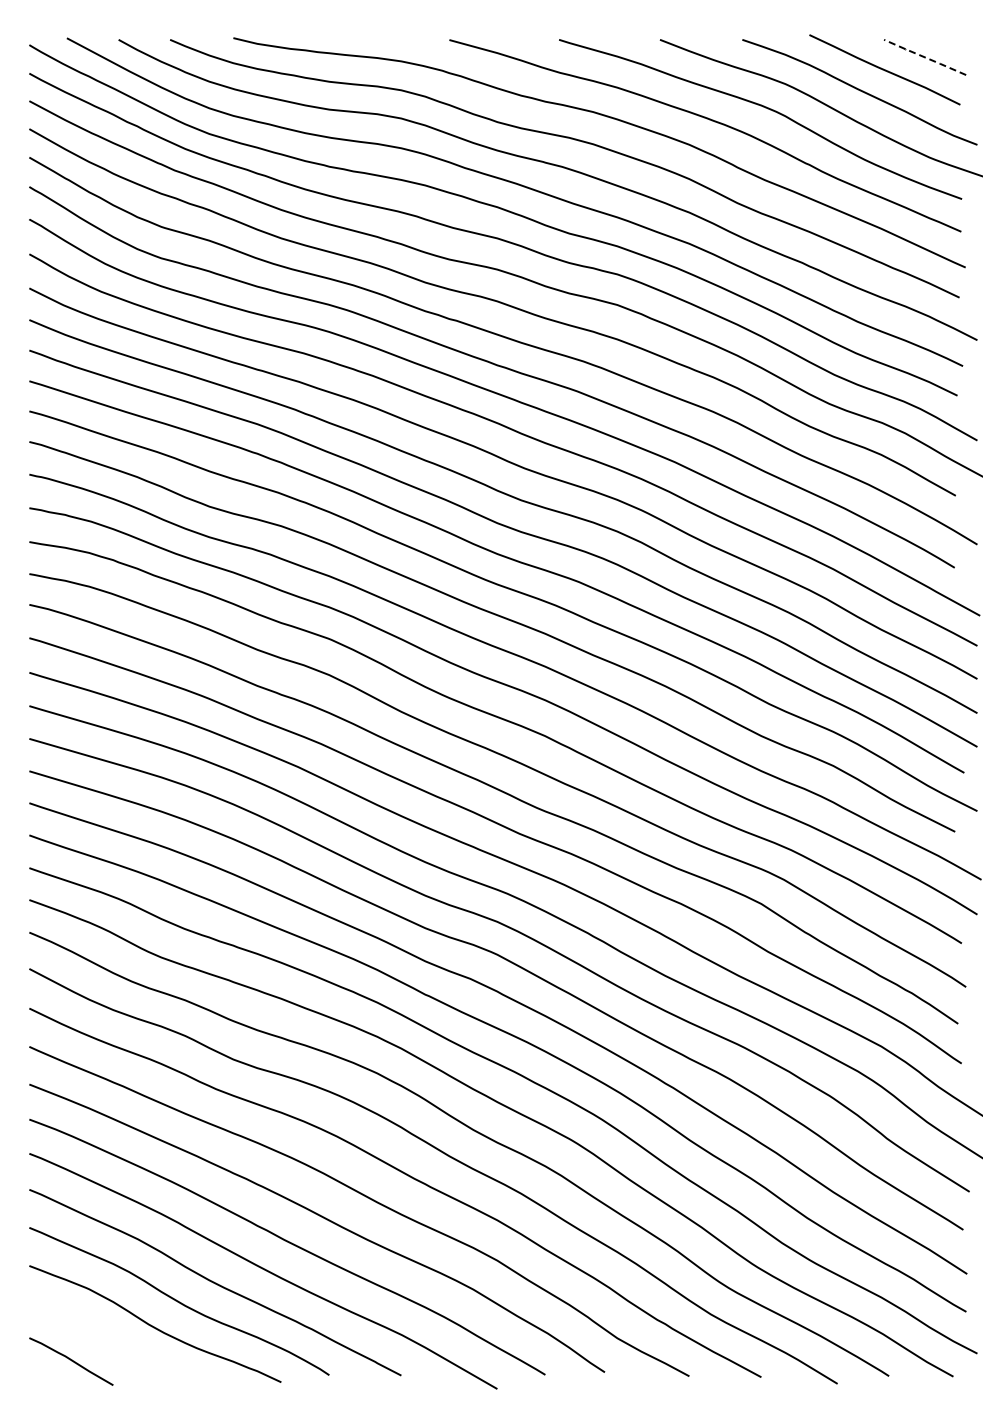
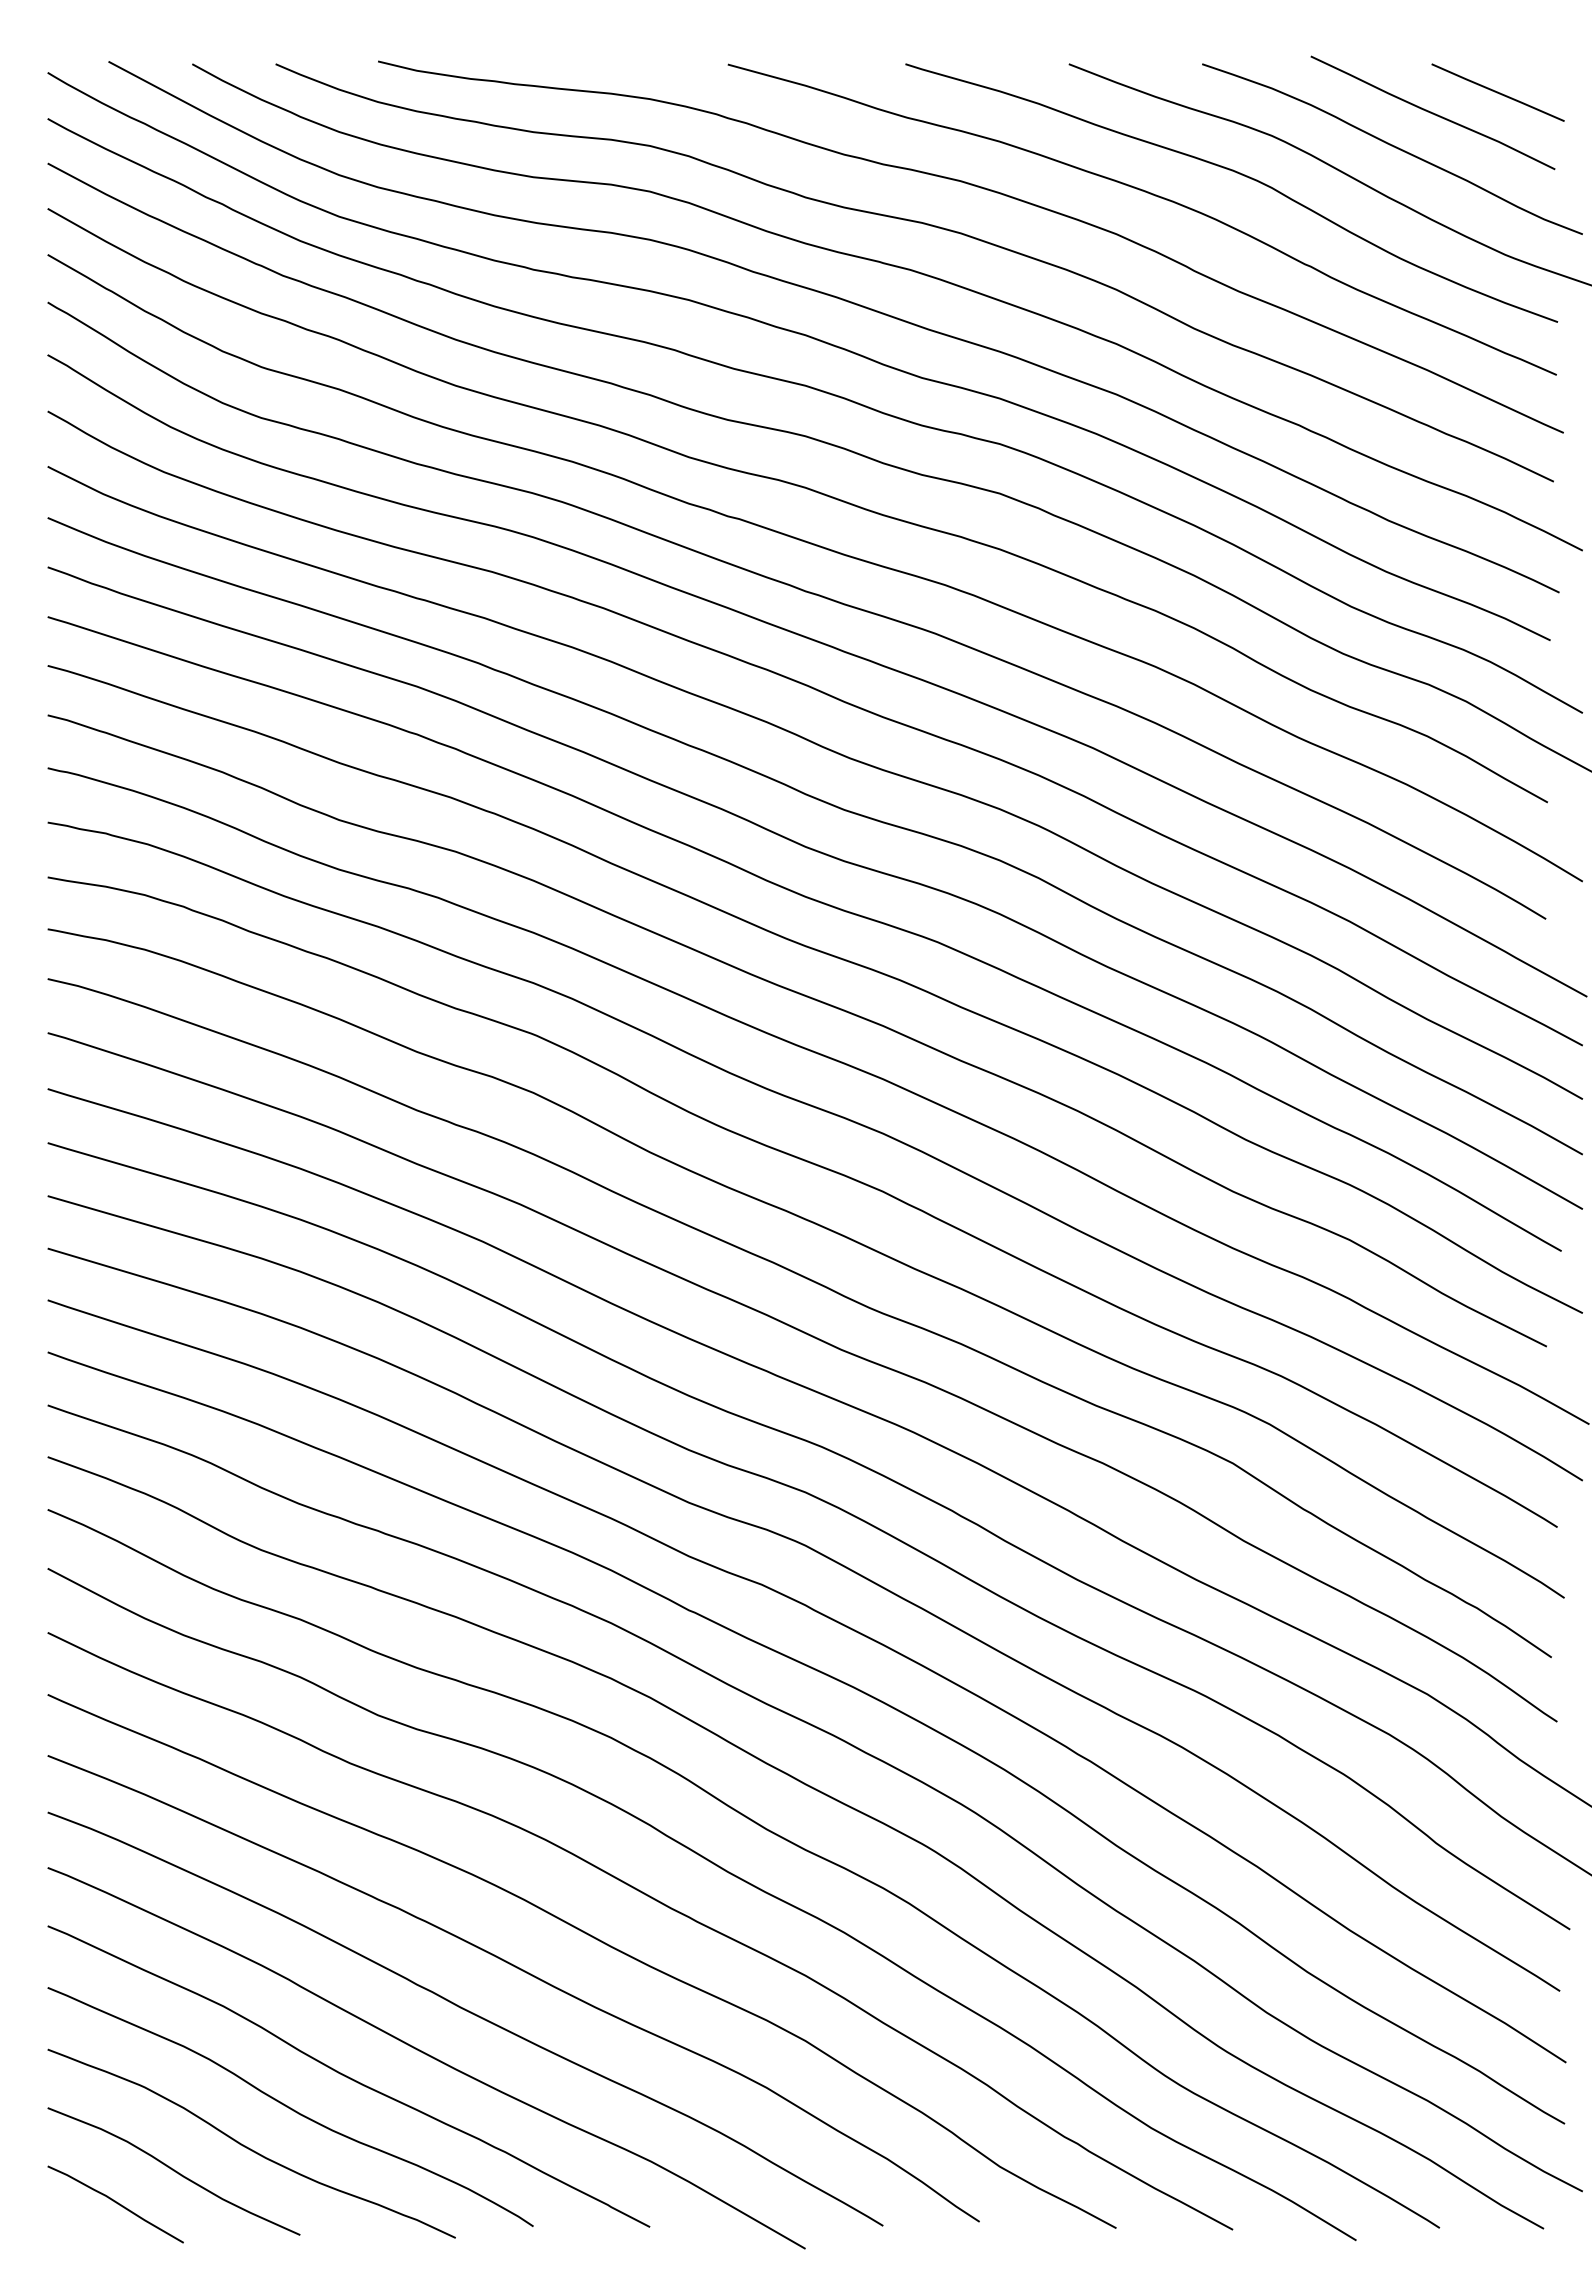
line: (924, 57) -> (1497, 92), dashed -> solid
curve: (107, 1341) -> (174, 2171), added

